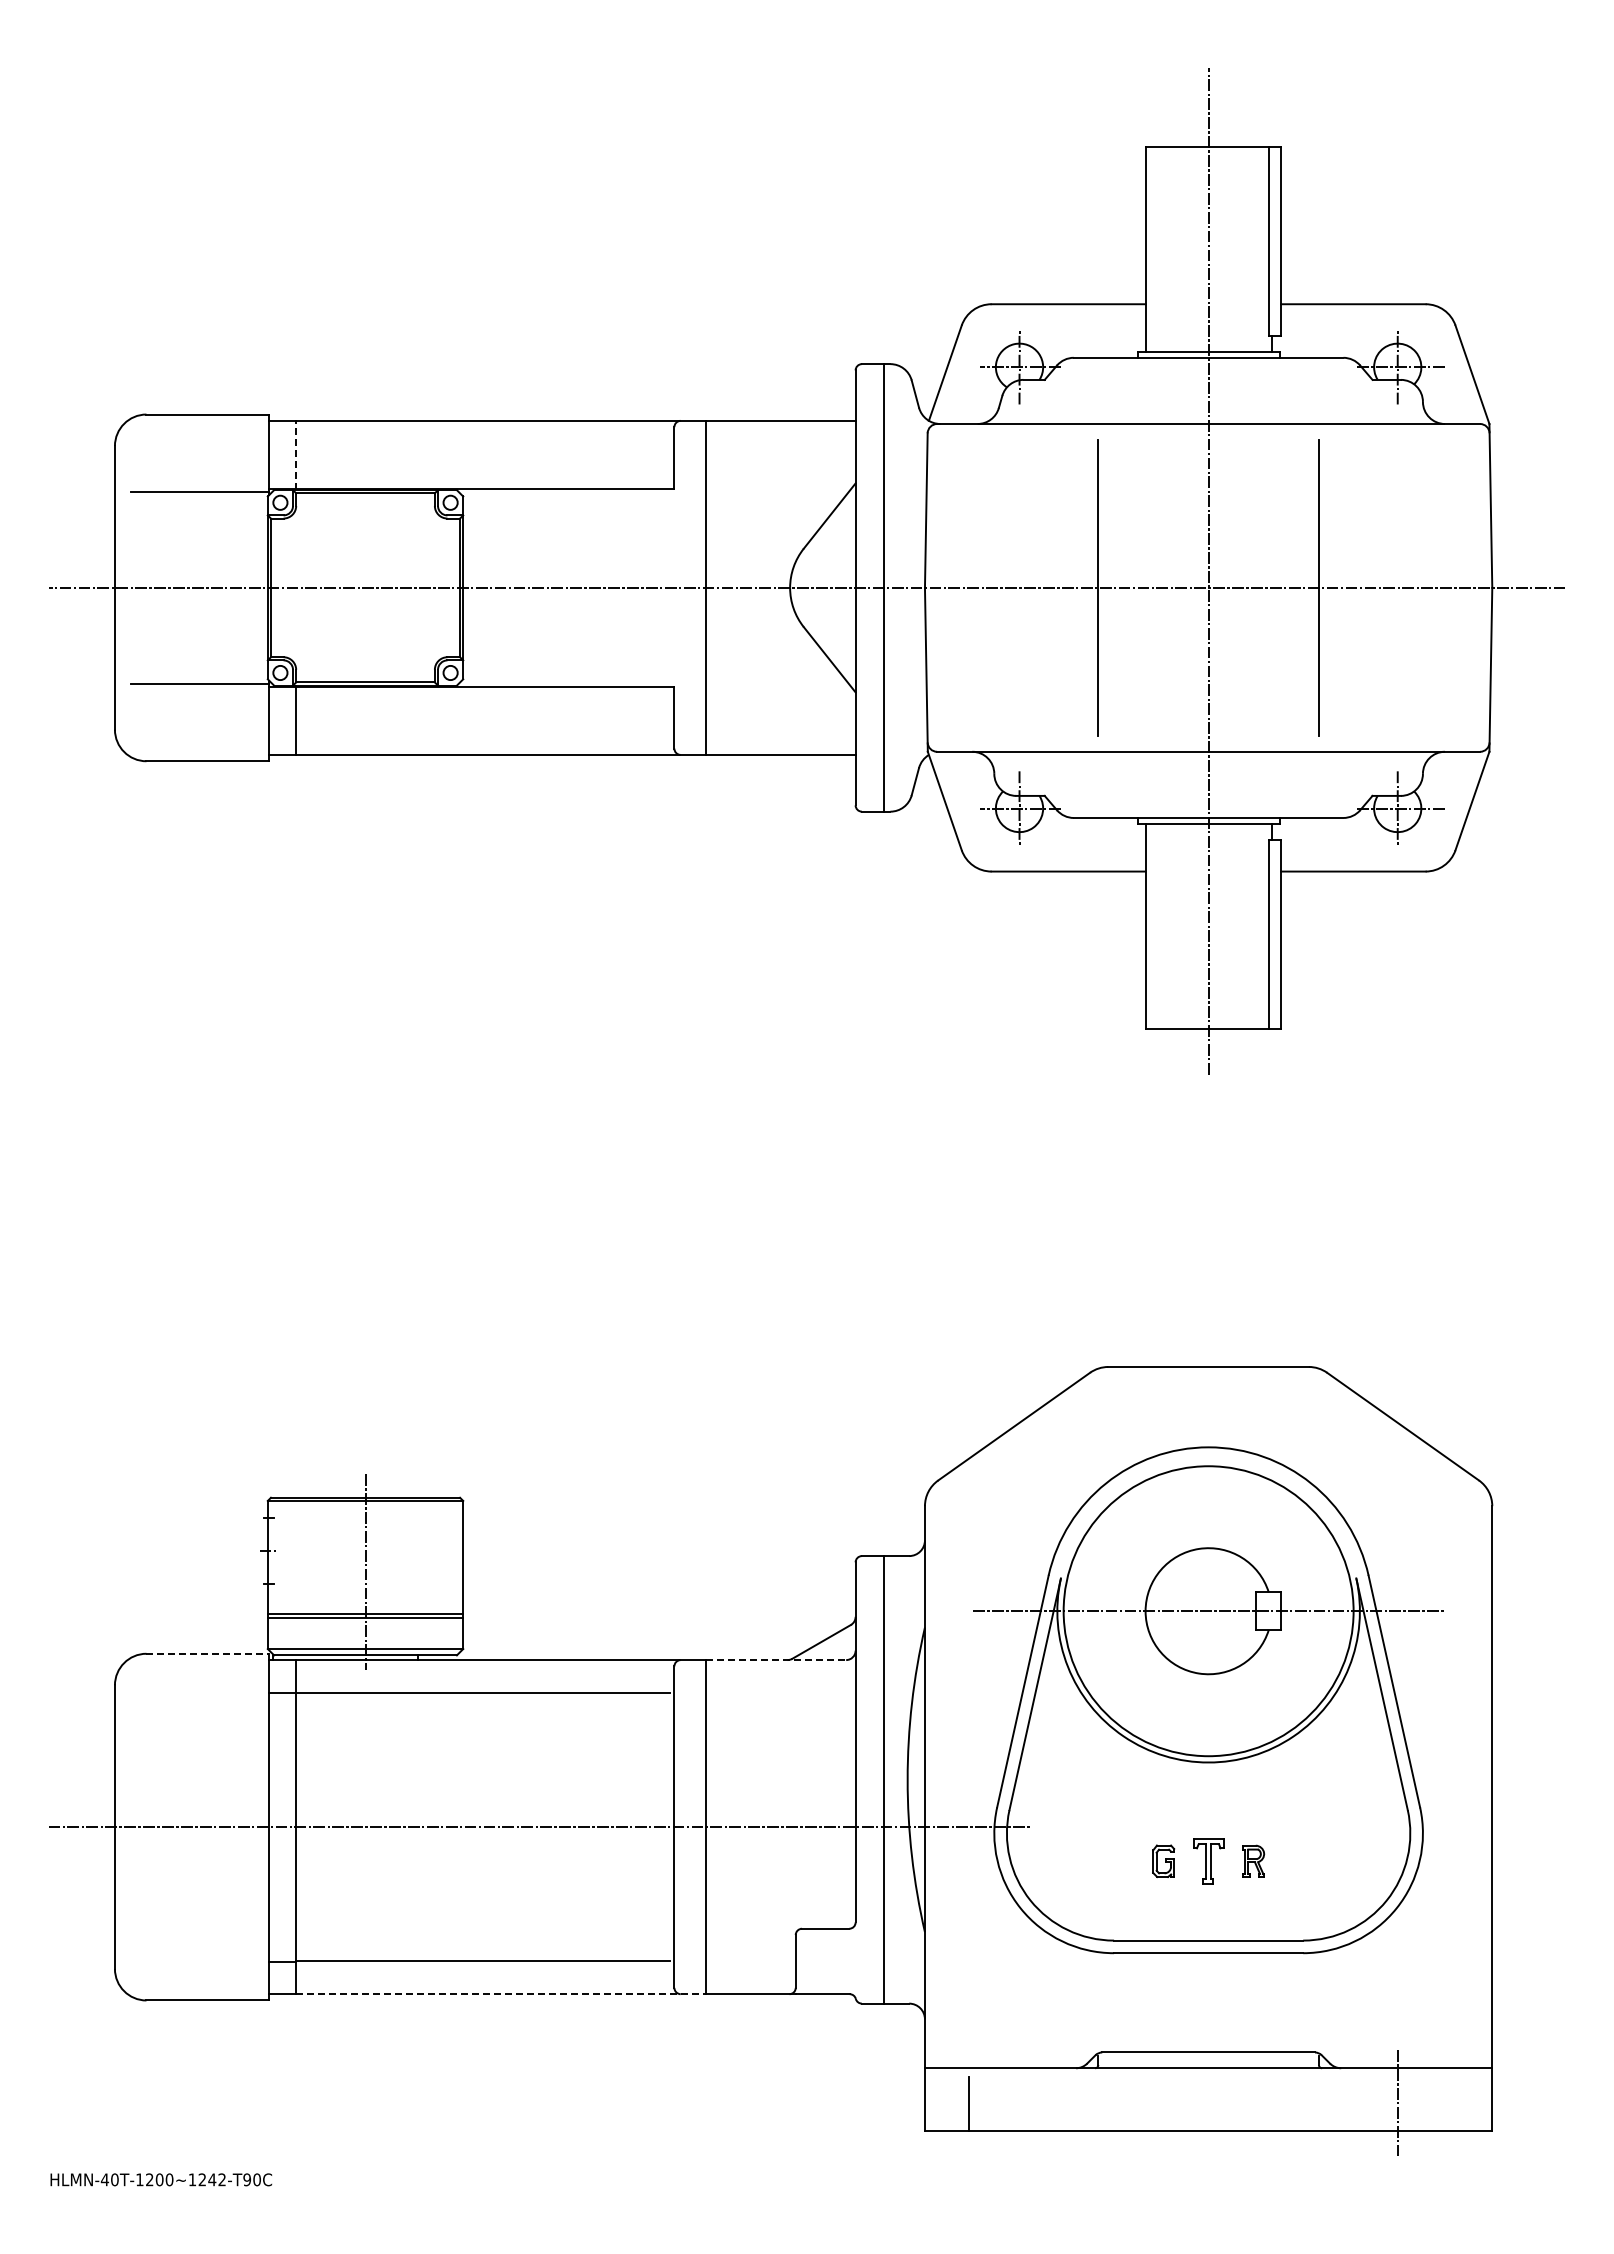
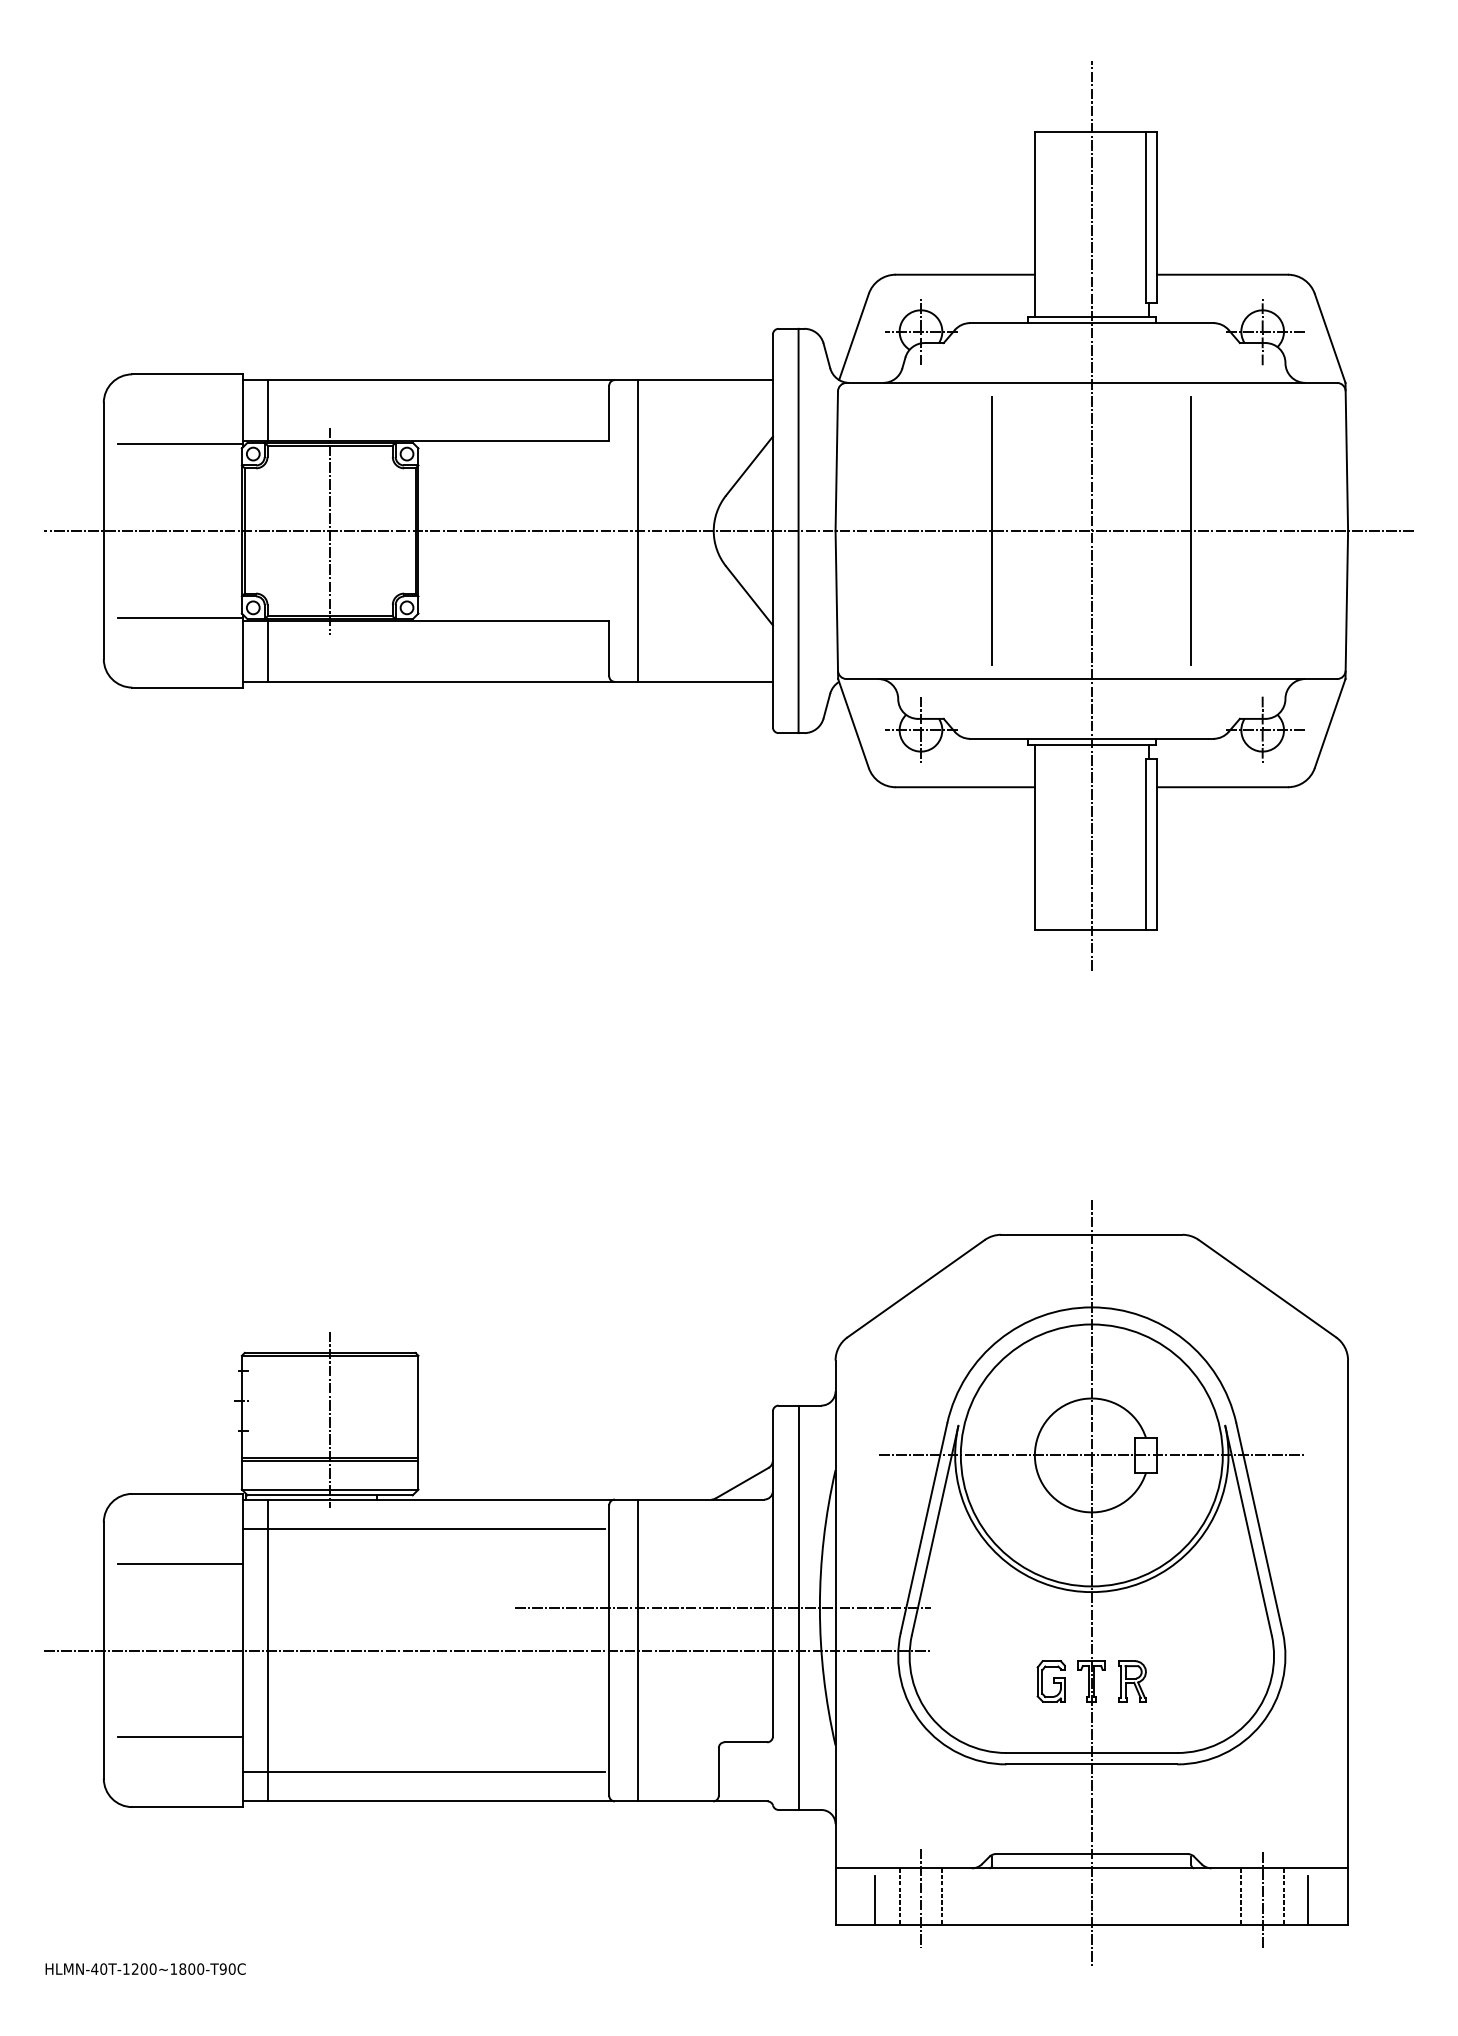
line: (296, 455) -> (267, 411), dashed -> solid
line: (365, 587) -> (330, 530), added
line: (208, 1653) -> (188, 1493), dashed -> solid
line: (776, 1660) -> (701, 1499), dashed -> solid
line: (199, 1731) -> (180, 1564), added
line: (1208, 1751) -> (1091, 1582), added
line: (800, 1779) -> (723, 1607), added
part: (1163, 1860) -> (1051, 1680), size x1.43
part: (1253, 1861) -> (1132, 1681), size x1.43
line: (199, 1923) -> (180, 1737), added
line: (501, 1994) -> (453, 1801), dashed -> solid
line: (995, 2099) -> (899, 1896), added
line: (1043, 2099) -> (942, 1896), added
line: (1374, 2099) -> (1241, 1896), added
line: (1421, 2099) -> (1284, 1896), added
line: (1019, 2100) -> (920, 1897), added
line: (1448, 2103) -> (1308, 1900), added
text: (212, 2179) -> (191, 1968), HLMN-40T-1200~1242-T90C -> HLMN-40T-1200~1800-T90C

